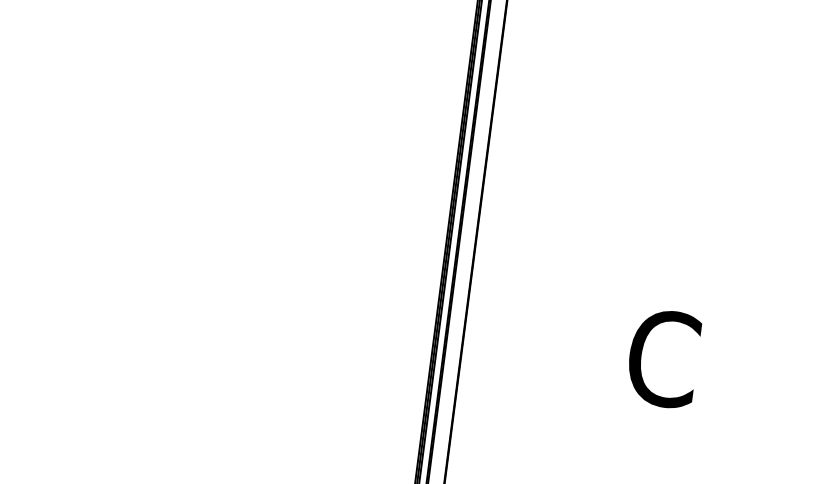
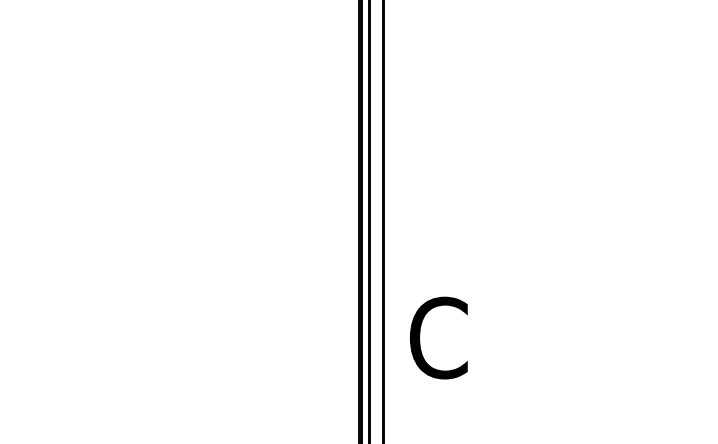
text: (663, 357) -> (438, 337), moved

